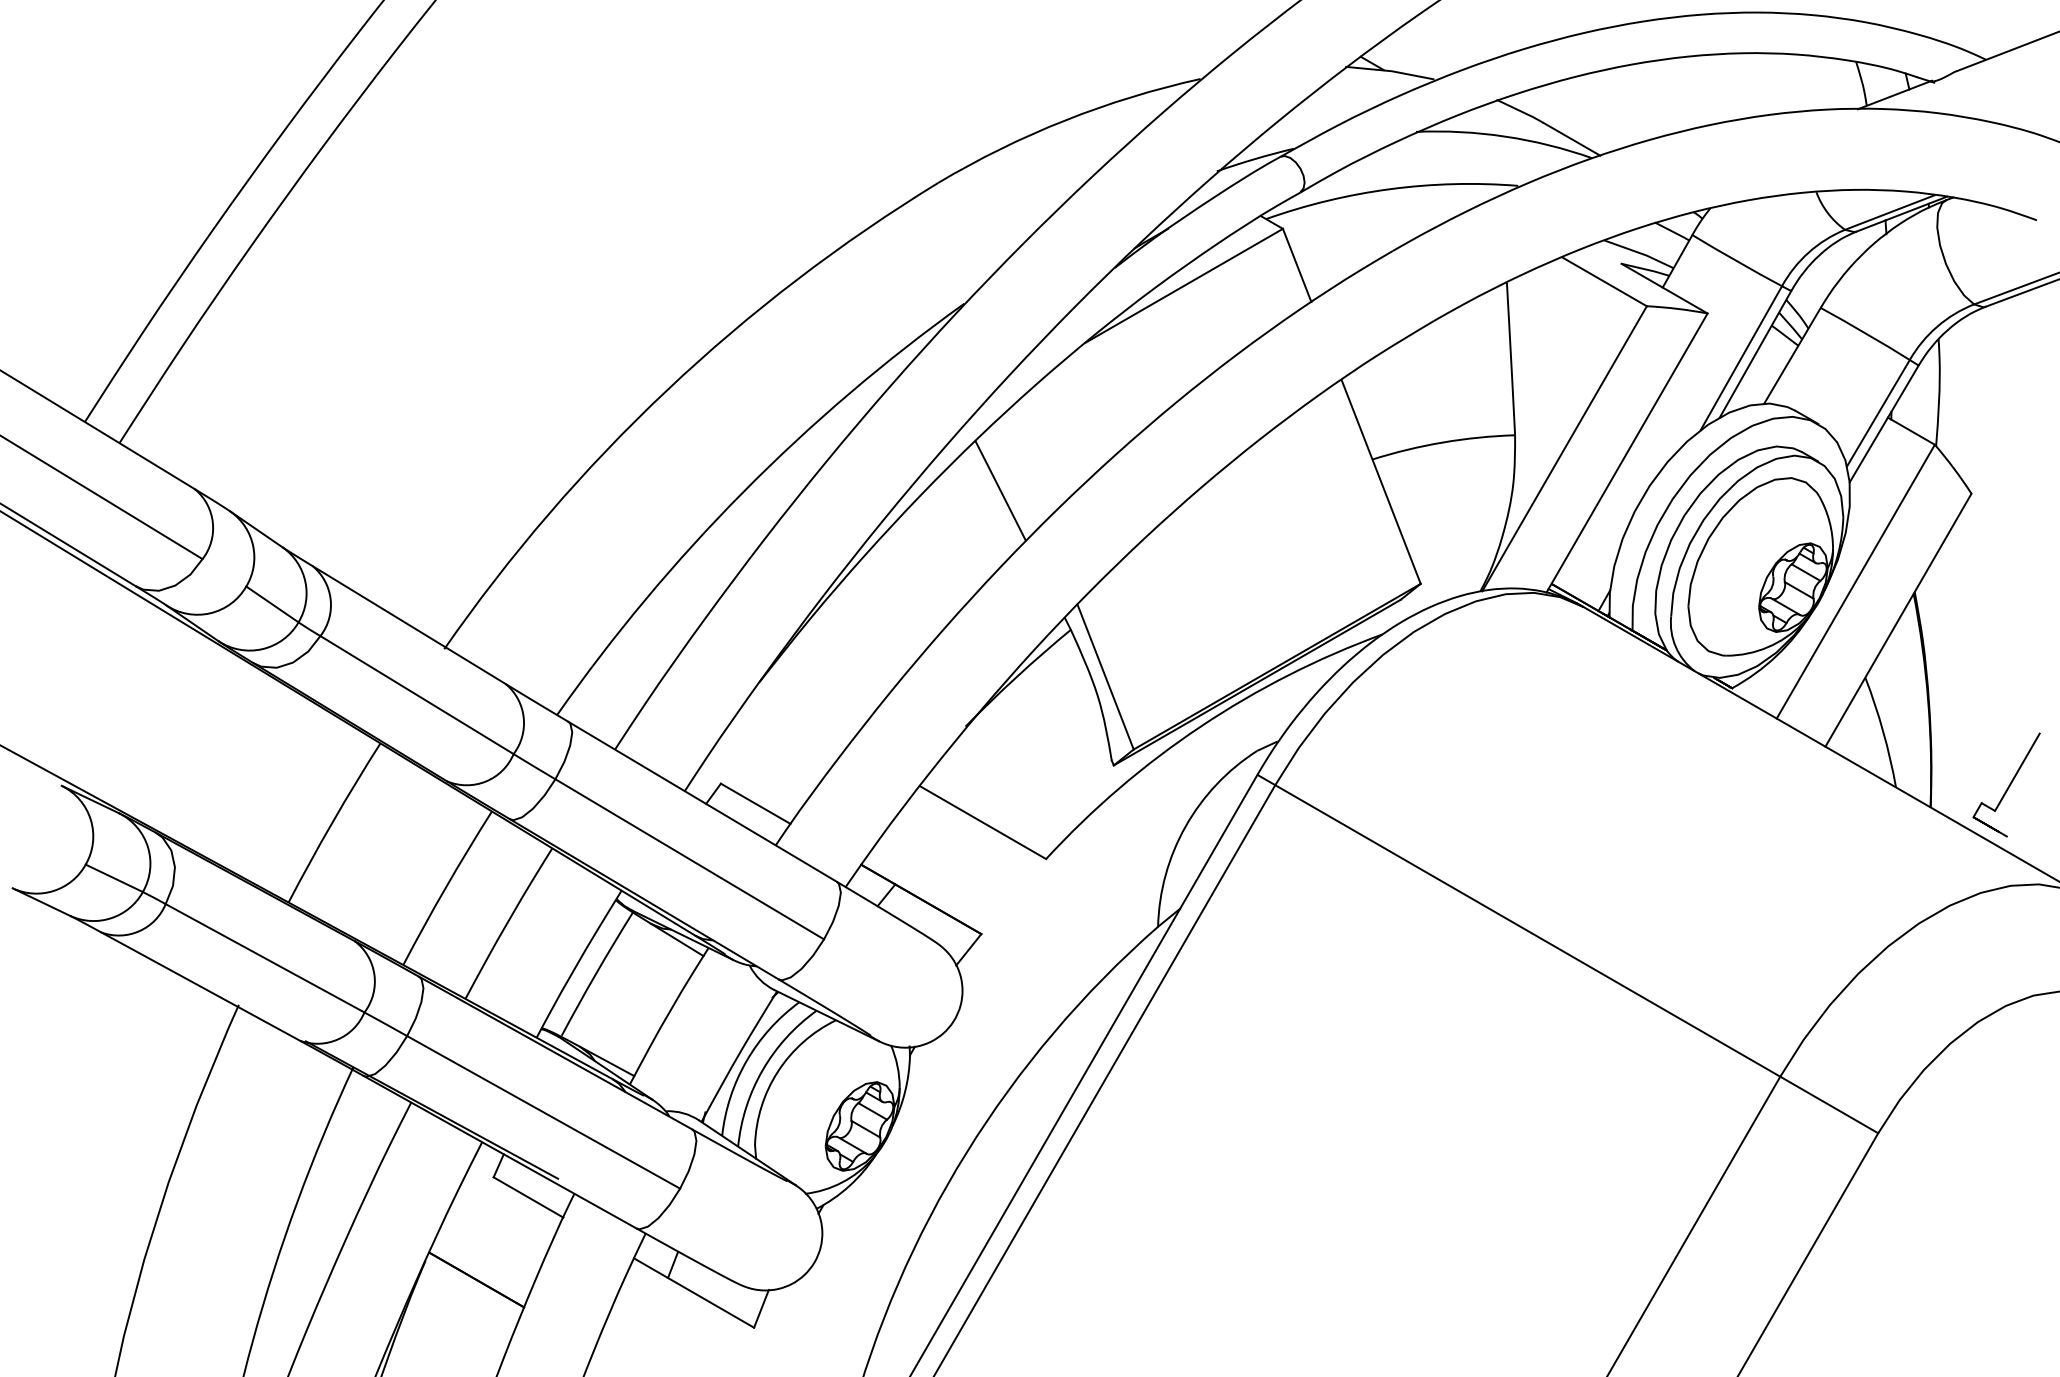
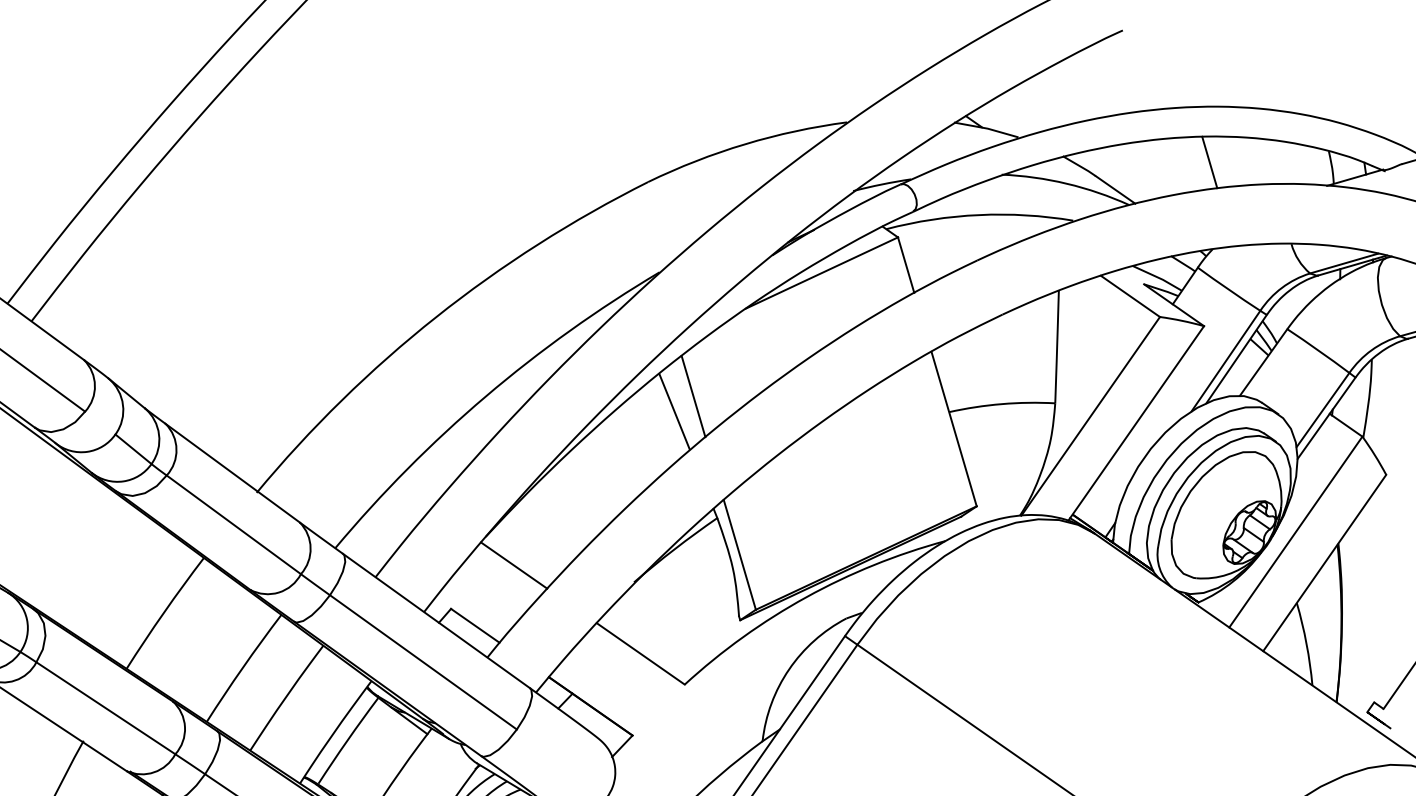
line: (1696, 91) -> (1209, 162), added
line: (1024, 467) -> (693, 396), added
line: (800, 717) -> (513, 565), added

